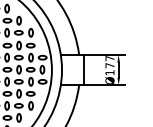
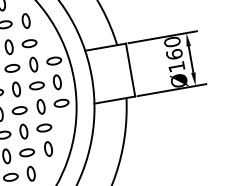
text: (109, 62) -> (172, 49), Ø177 -> Ø160

